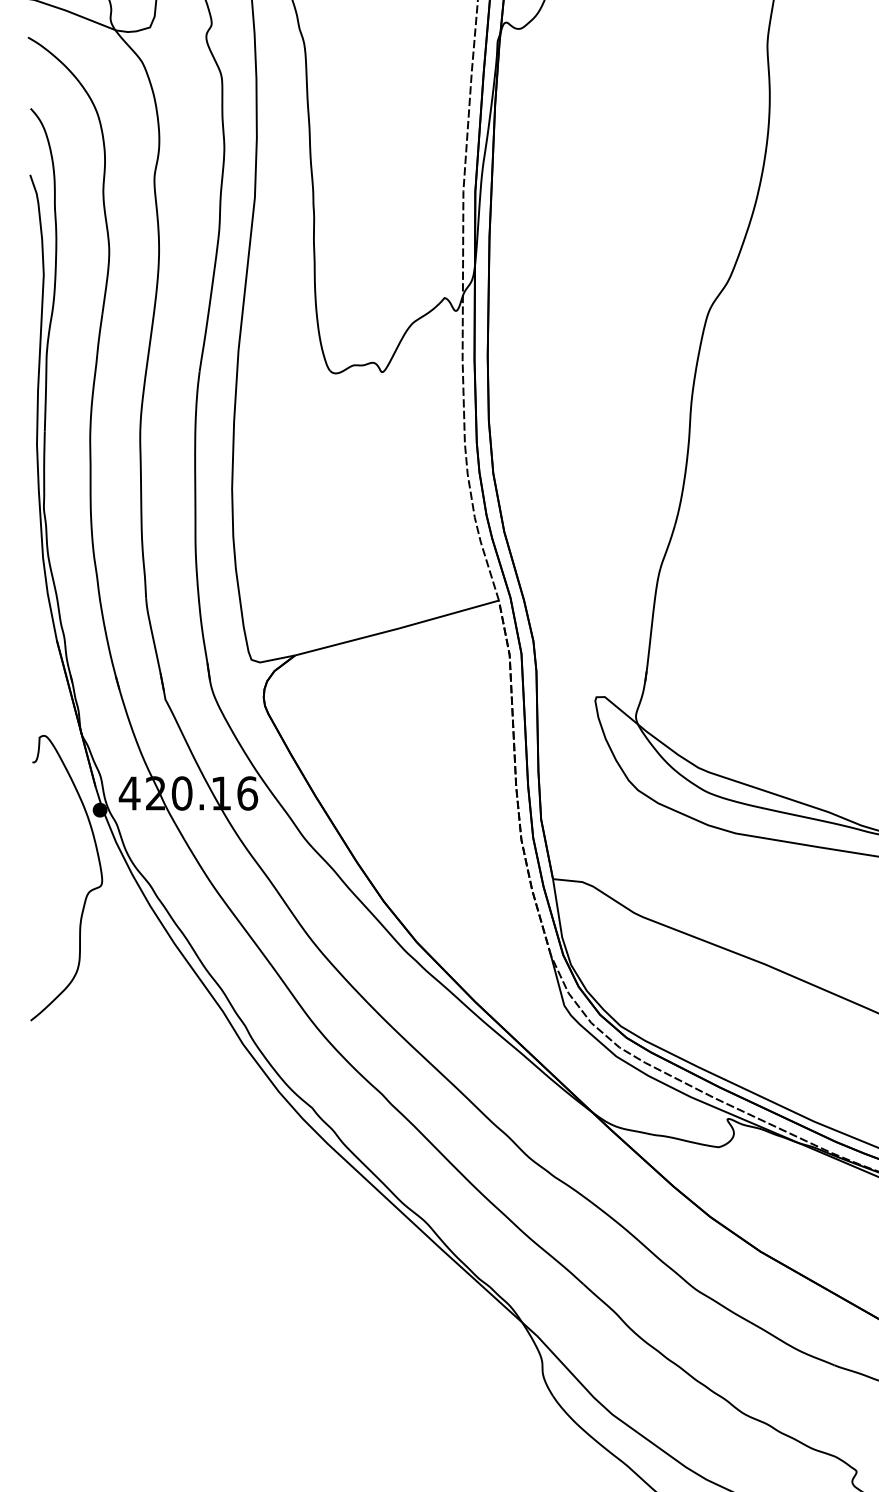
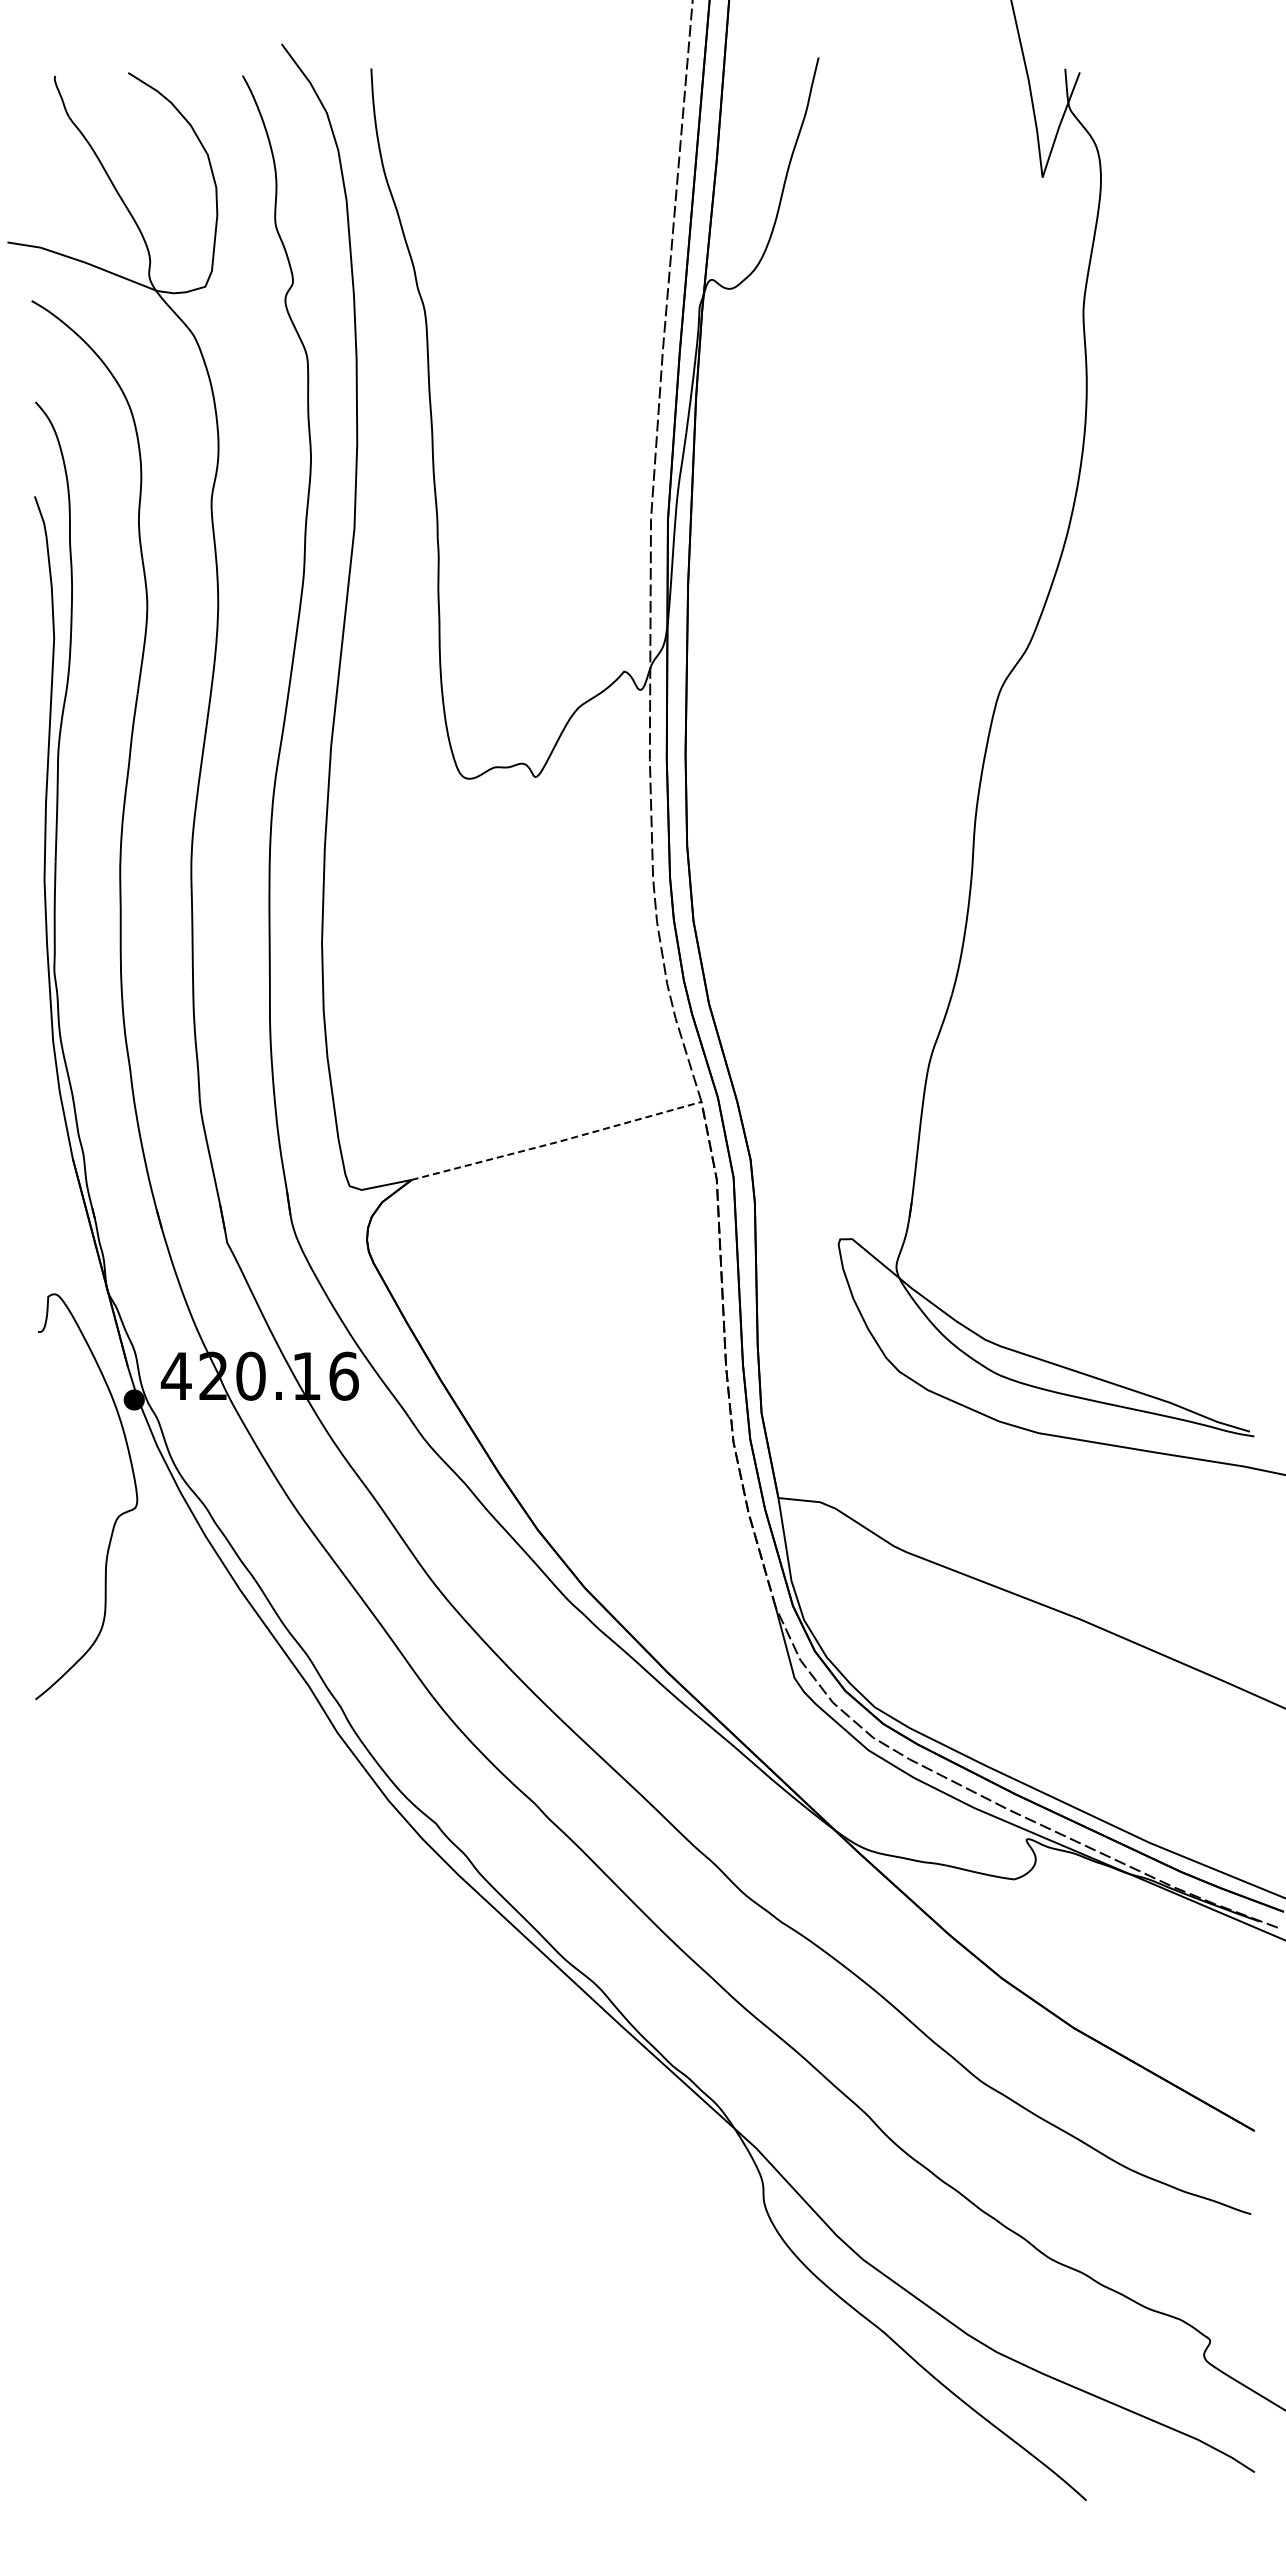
line: (397, 629) -> (557, 1142), solid -> dashed

